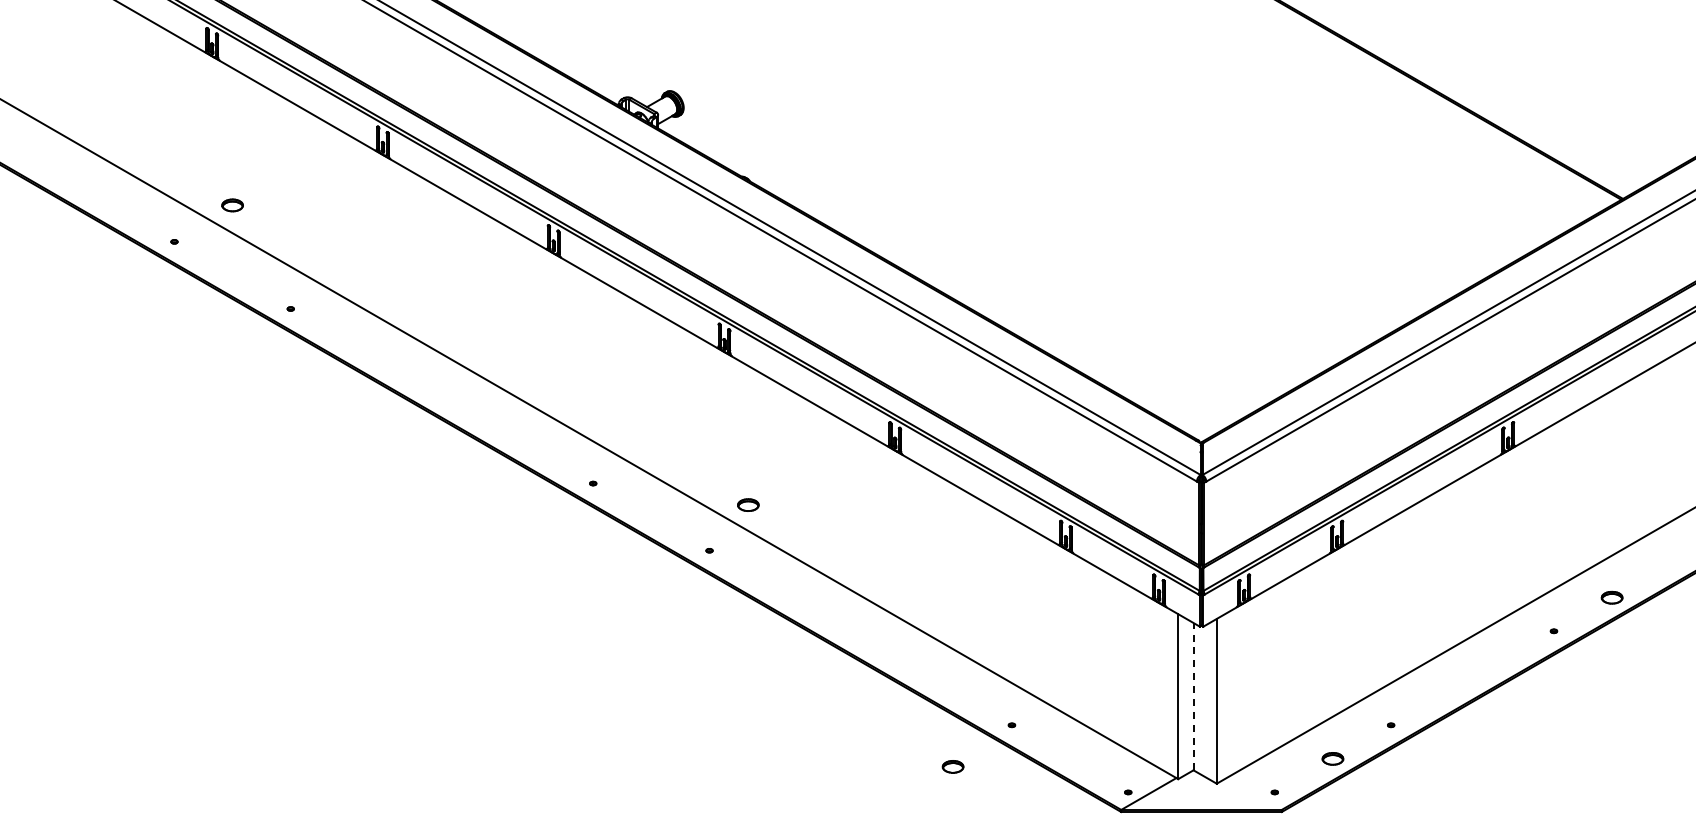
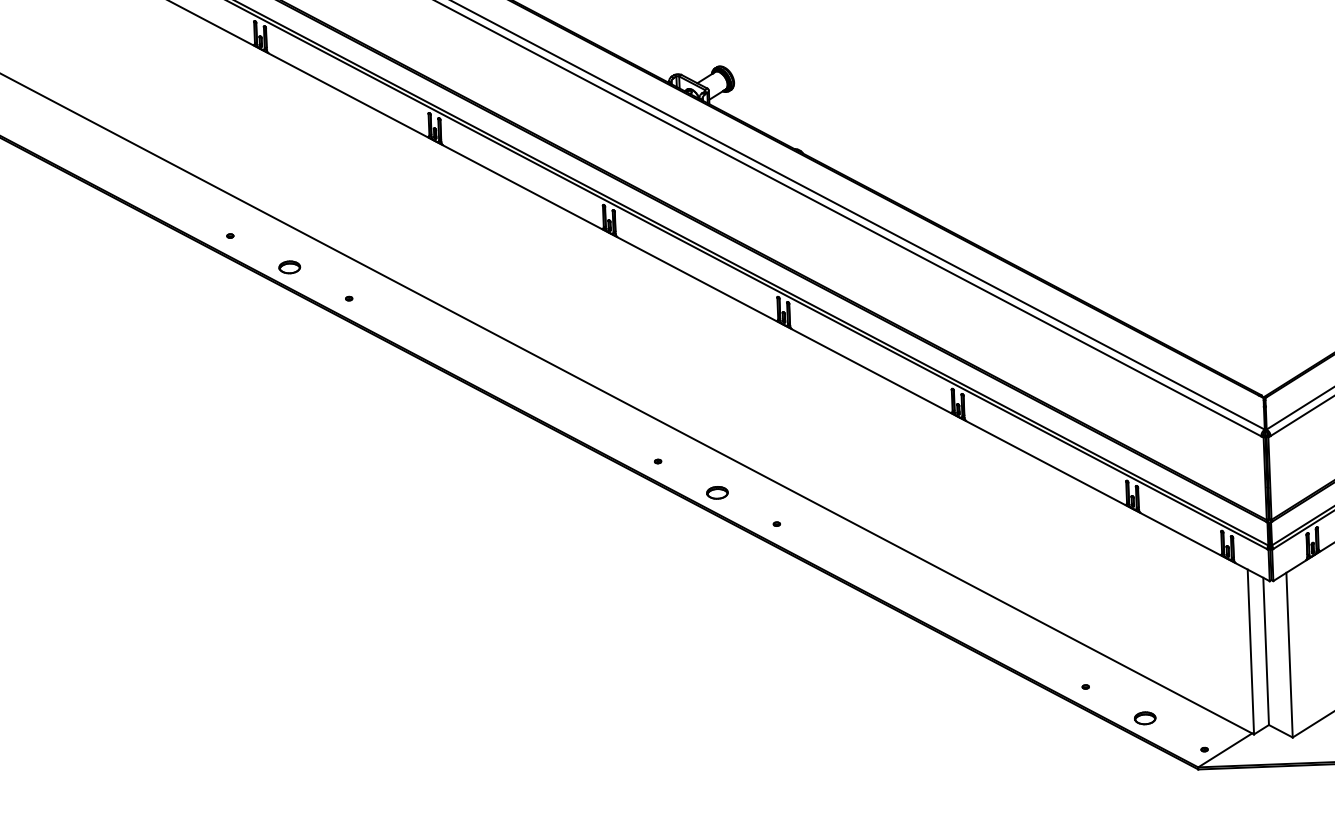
part: (232, 205) -> (289, 267), moved
part: (748, 504) -> (717, 492), moved
line: (1193, 696) -> (1266, 651), dashed -> solid
part: (952, 766) -> (1144, 717), moved

